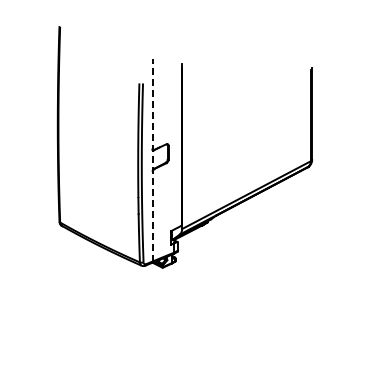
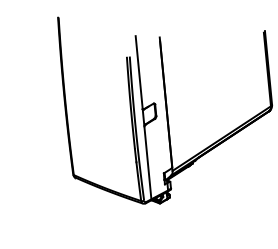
line: (152, 159) -> (143, 117), dashed -> solid

